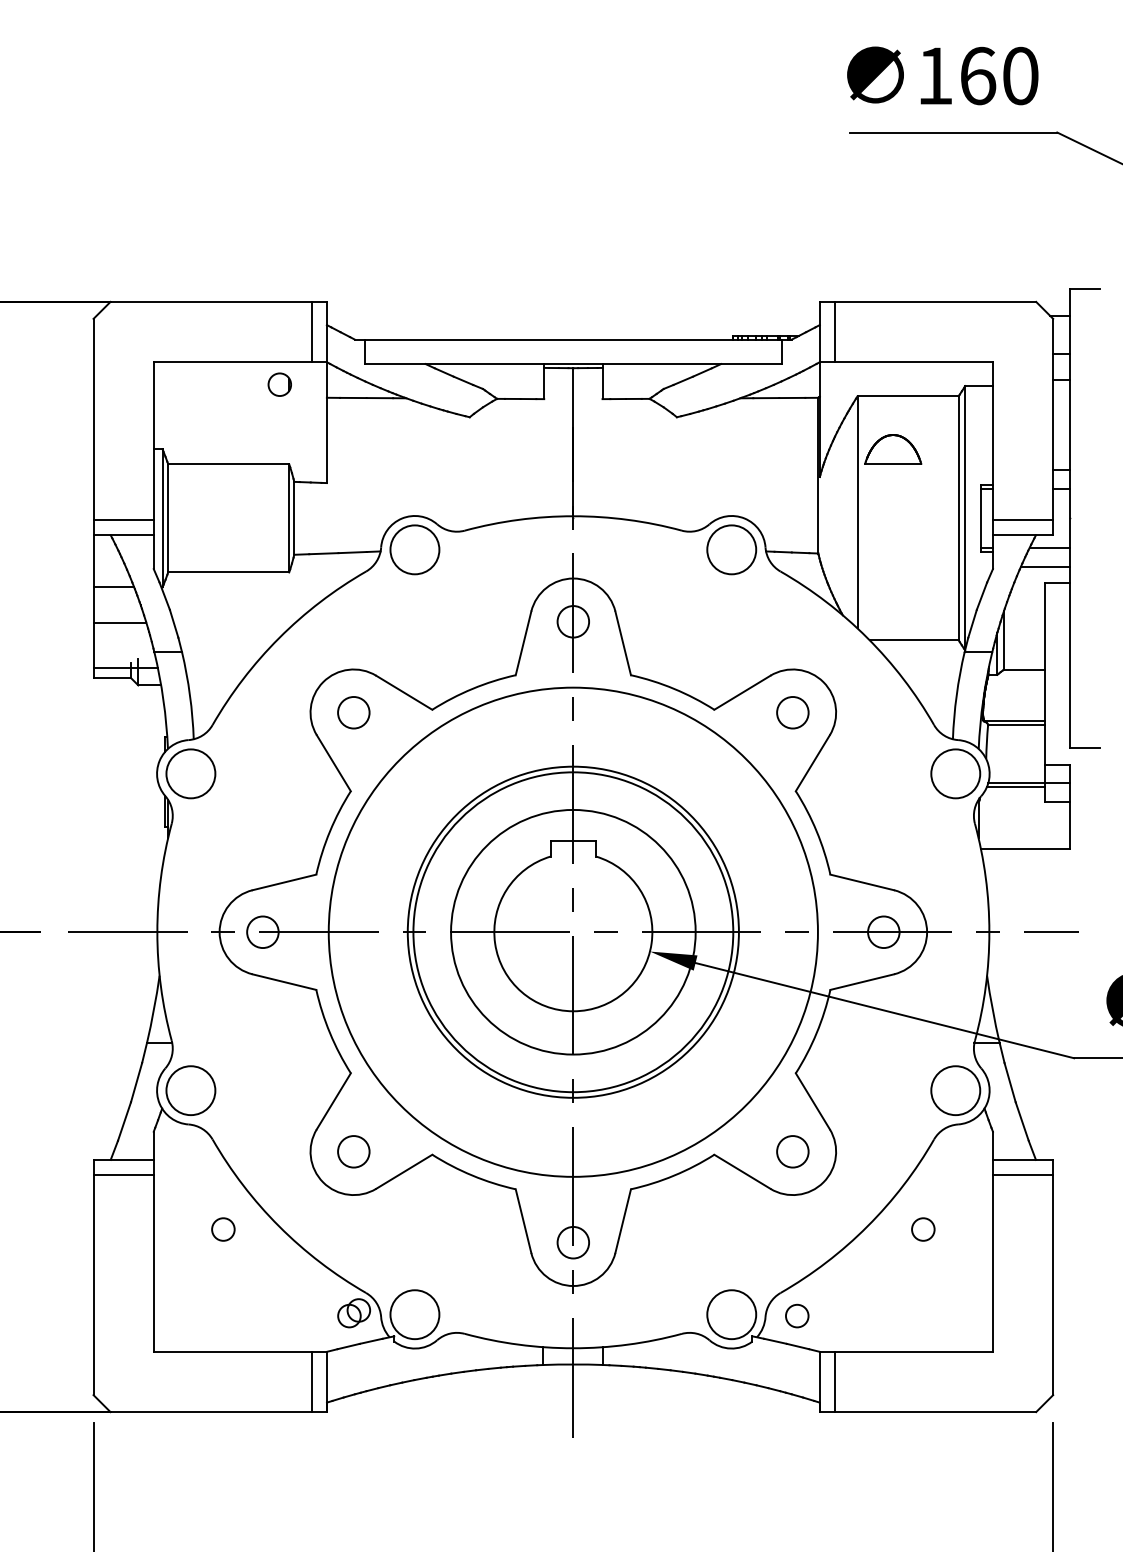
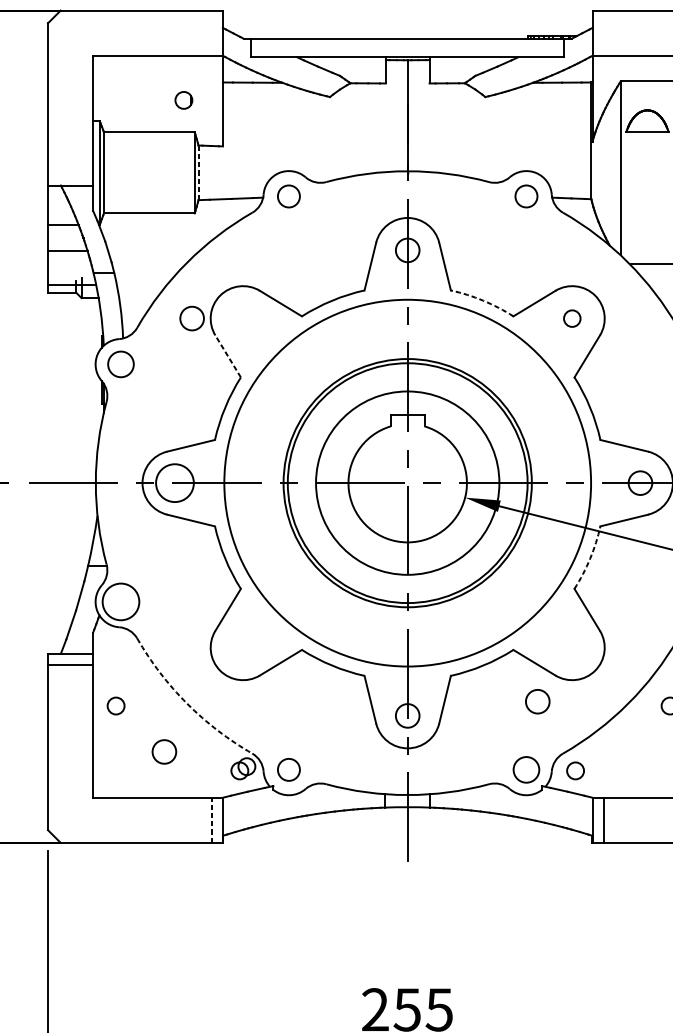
line: (311, 331) -> (211, 32), removed
line: (834, 331) -> (603, 32), removed
circle: (279, 384) -> (183, 100), moved
line: (294, 518) -> (198, 172), solid -> dashed
line: (123, 520) -> (70, 174), removed
circle: (414, 549) -> (288, 196), size x0.6
circle: (731, 549) -> (526, 196), size x0.6
arc: (674, 688) -> (483, 300), solid -> dashed
circle: (353, 712) -> (191, 318), moved
circle: (792, 712) -> (572, 318), size x0.7
line: (333, 763) -> (227, 356), solid -> dashed
circle: (190, 773) -> (120, 364), size x0.7
circle: (262, 932) -> (174, 483), size x1.6
arc: (816, 1033) -> (589, 559), solid -> dashed
circle: (353, 1151) -> (164, 751), moved
circle: (792, 1151) -> (537, 701), moved
arc: (279, 1226) -> (187, 703), solid -> dashed
circle: (223, 1229) -> (116, 706), moved
circle: (414, 1314) -> (288, 769), size x0.6
circle: (731, 1314) -> (526, 769), size x0.7
line: (311, 1381) -> (211, 819), solid -> dashed

